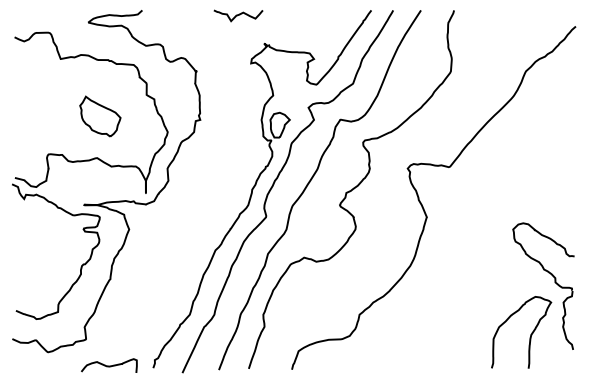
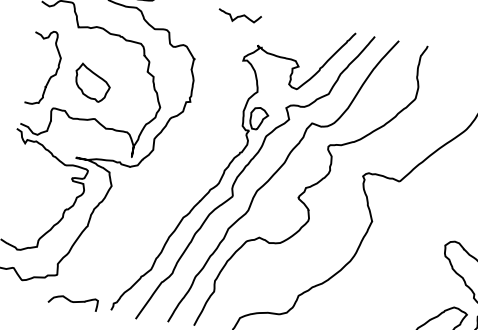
part: (100, 116) -> (92, 83), moved
curve: (39, 119) -> (50, 76), added

